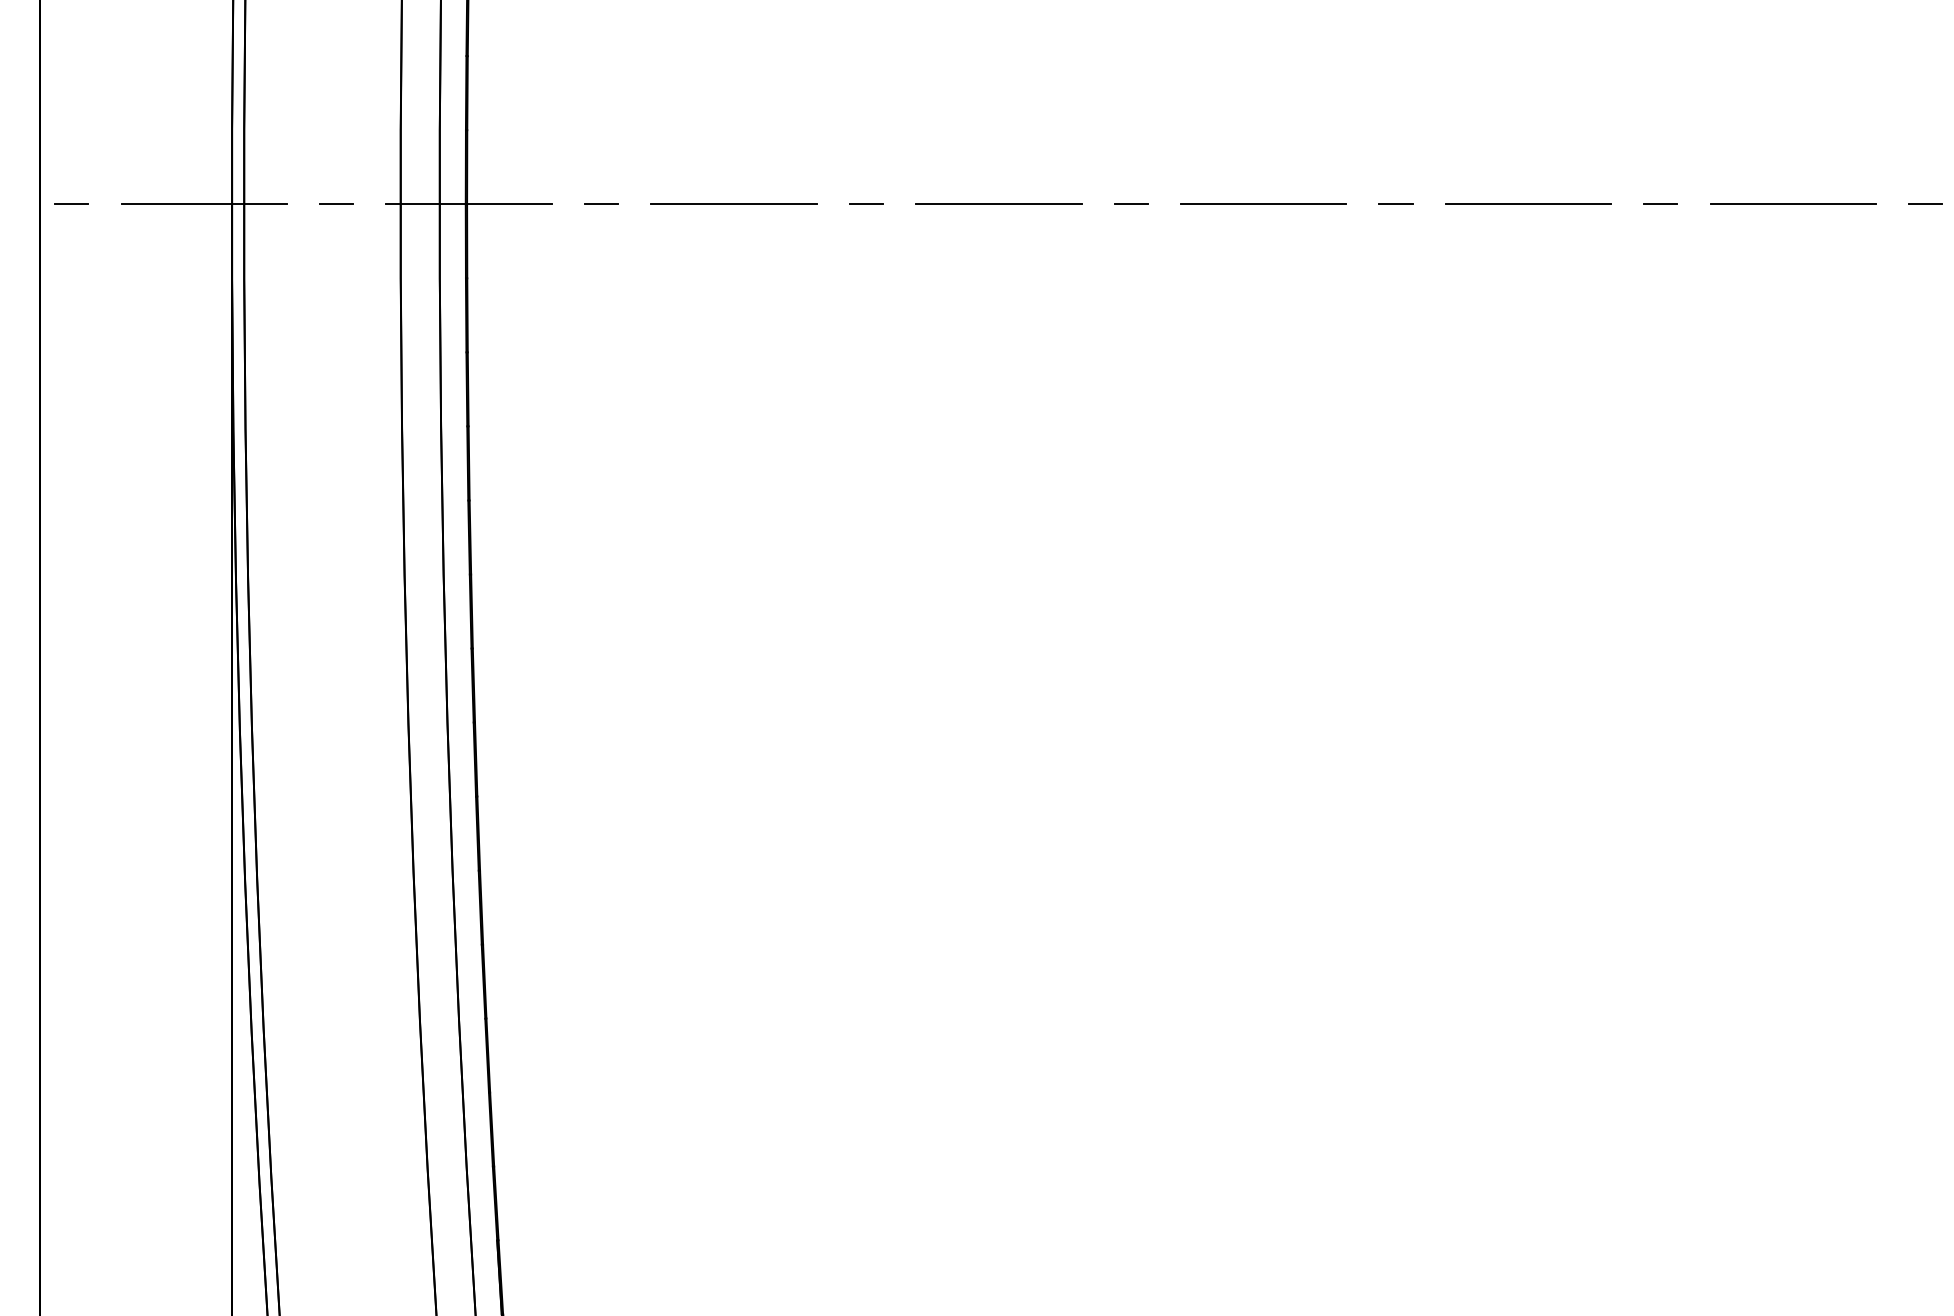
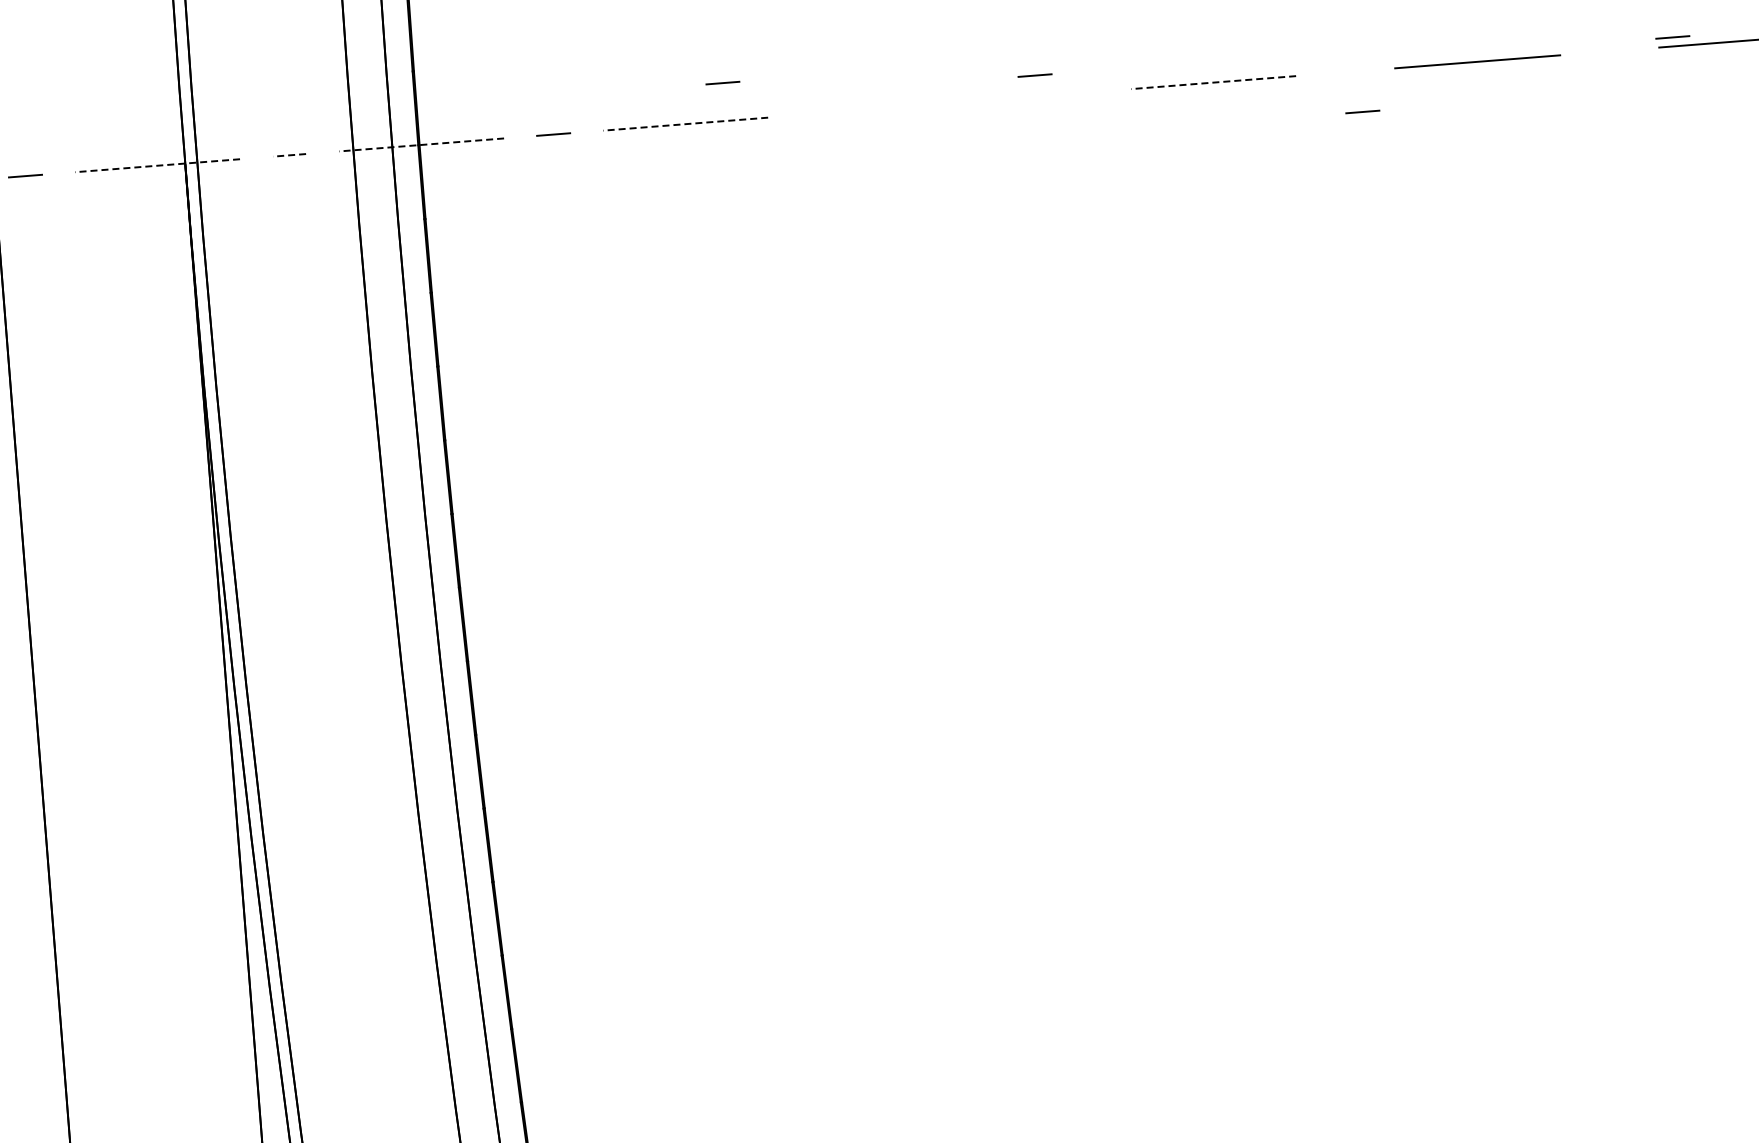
line: (866, 203) -> (722, 82), moved
line: (1131, 203) -> (1035, 74), moved
line: (1395, 203) -> (1362, 111), moved
line: (1660, 203) -> (1672, 36), moved
line: (204, 204) -> (157, 166), solid -> dashed
line: (336, 204) -> (289, 155), solid -> dashed
line: (469, 204) -> (421, 145), solid -> dashed
line: (734, 204) -> (686, 124), solid -> dashed
line: (998, 204) -> (949, 103), removed
line: (1263, 204) -> (1213, 82), solid -> dashed

